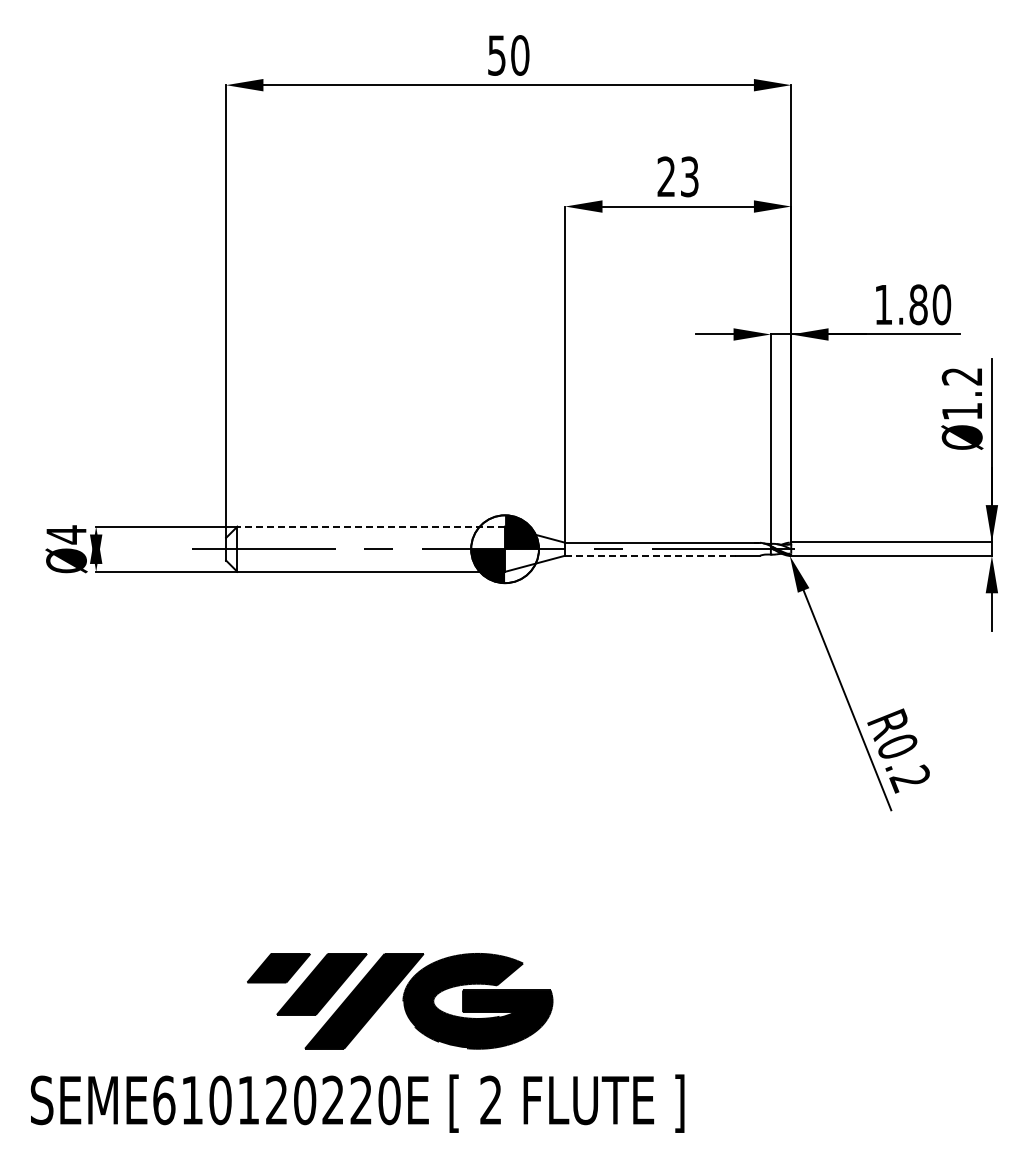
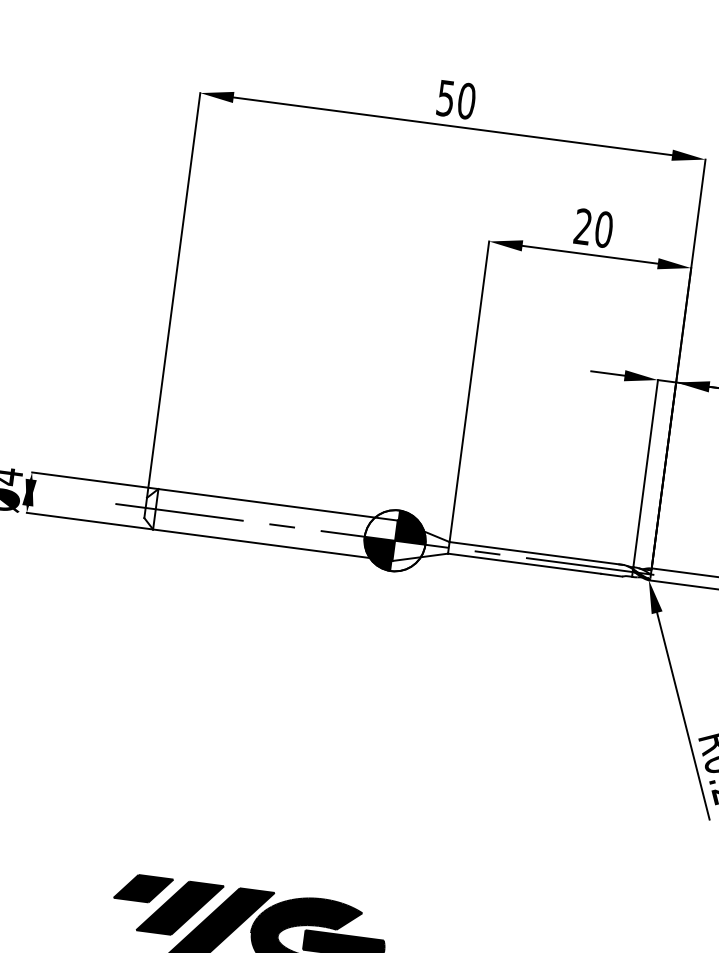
text: (689, 176) -> (603, 229), 23 -> 20
line: (371, 526) -> (278, 504), dashed -> solid
line: (650, 555) -> (524, 563), dashed -> solid

